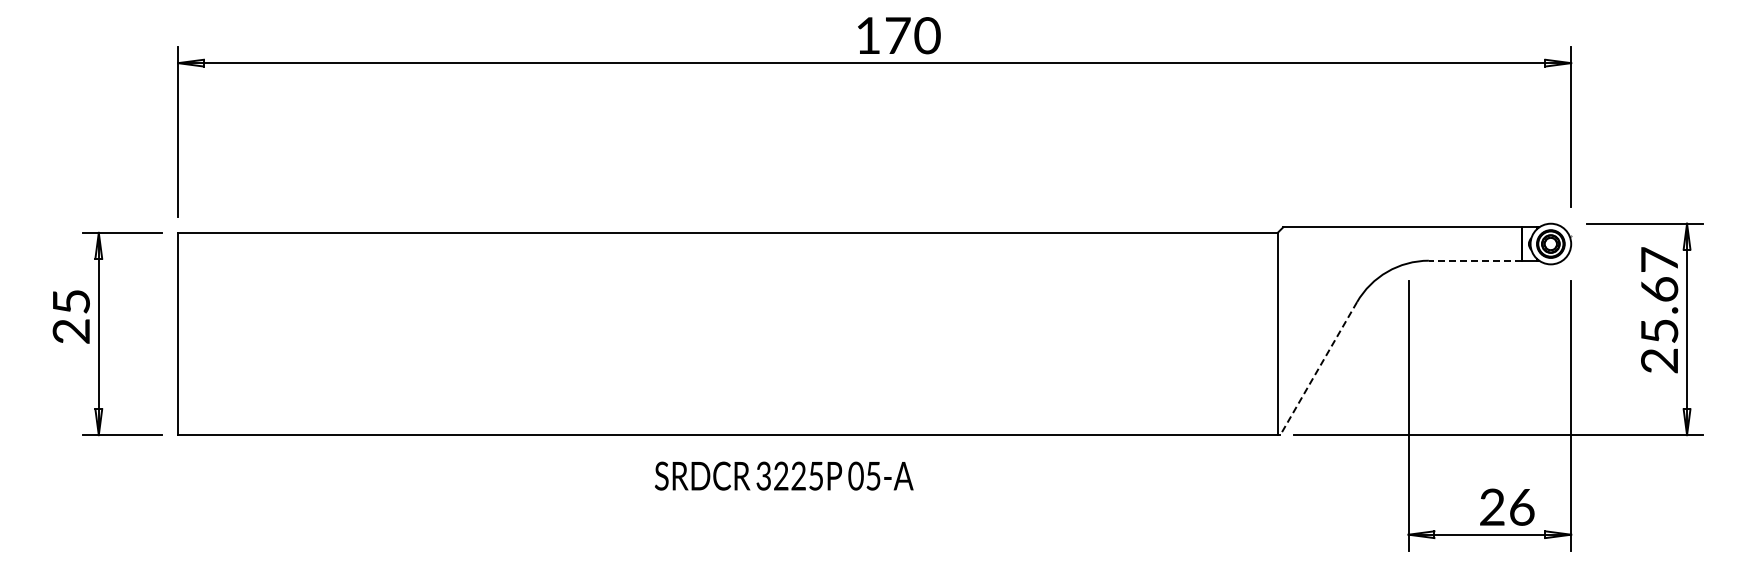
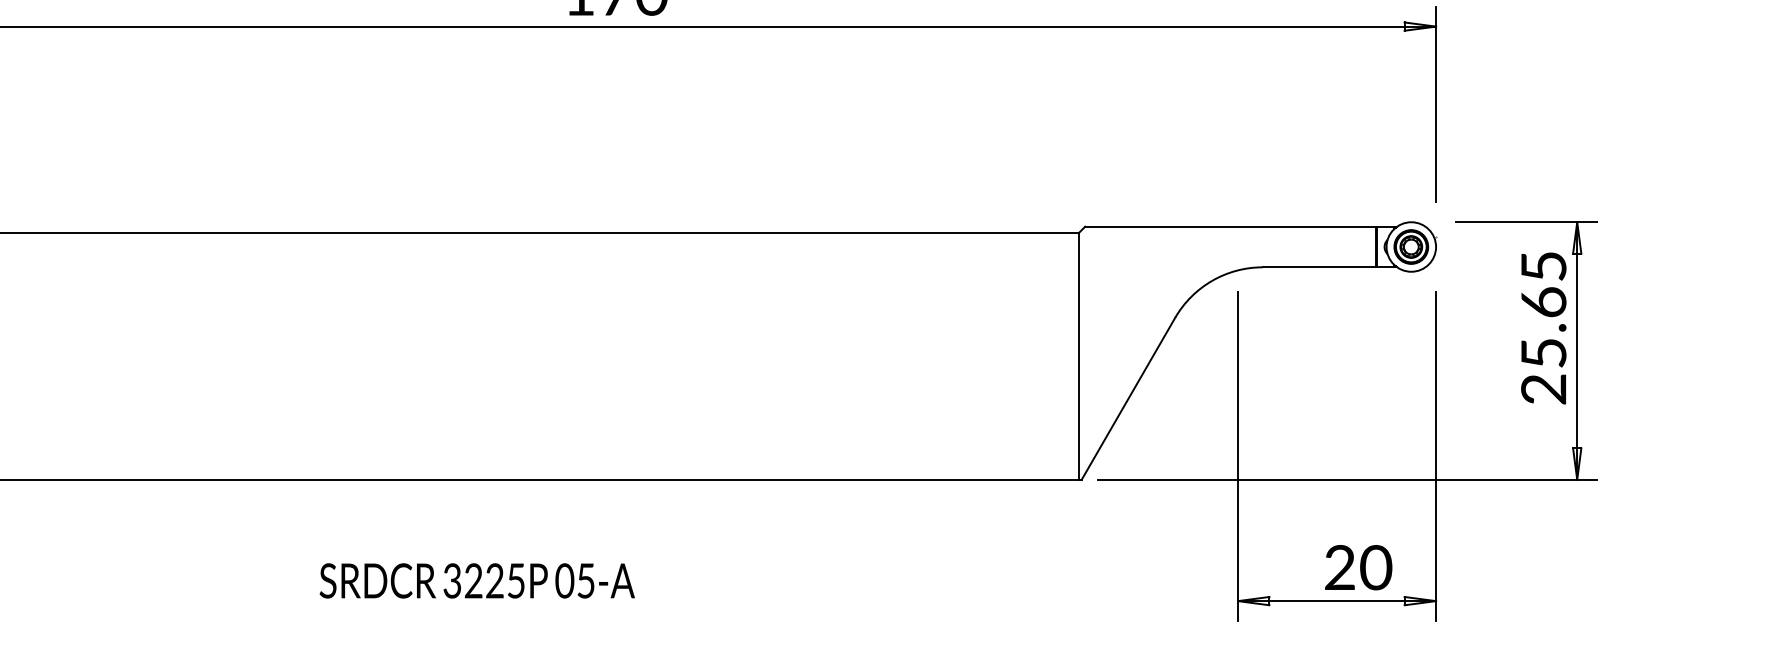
text: (1659, 259) -> (1543, 265), 25.67 -> 25.65
line: (1474, 260) -> (1318, 267), dashed -> solid
line: (1318, 368) -> (1128, 398), dashed -> solid
text: (784, 475) -> (477, 580), moved
text: (1521, 506) -> (1375, 566), 26 -> 20

